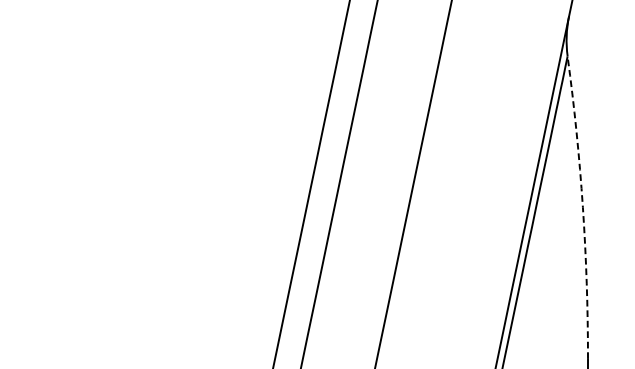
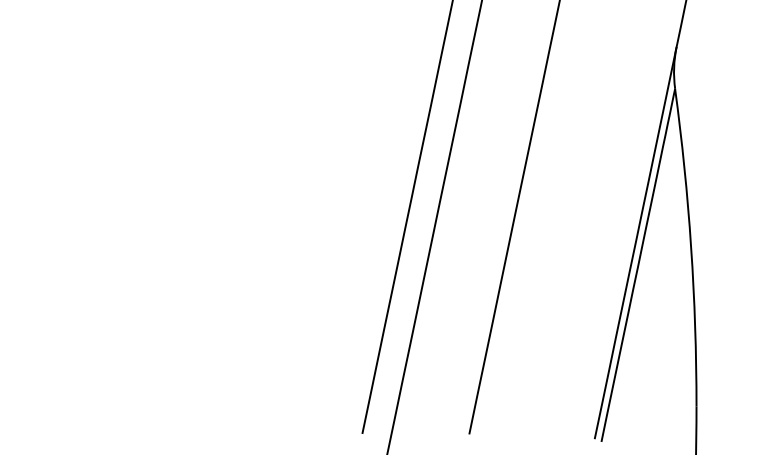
arc: (583, 207) -> (691, 247), dashed -> solid

